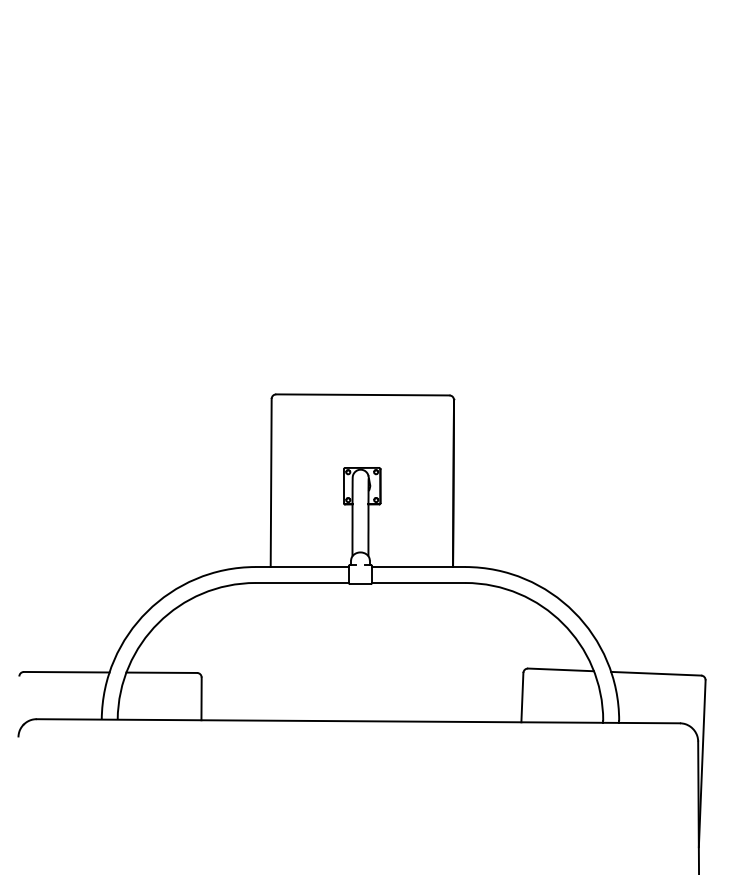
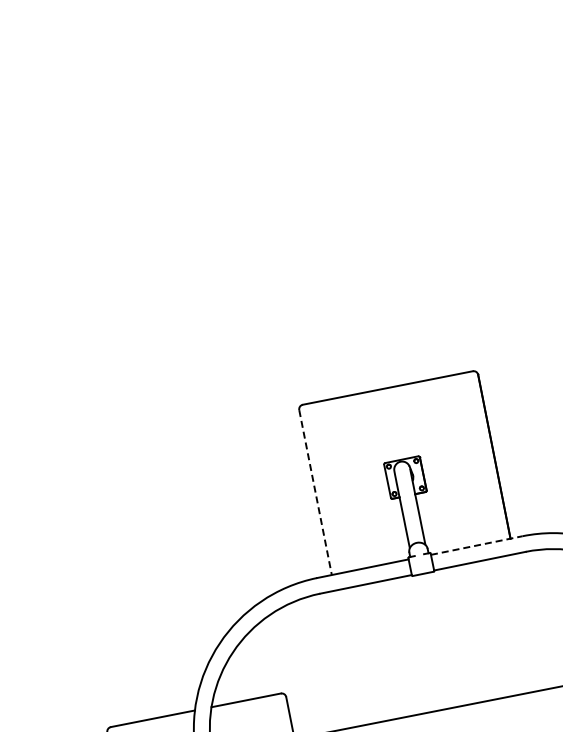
line: (271, 483) -> (315, 493), solid -> dashed
line: (418, 567) -> (476, 546), solid -> dashed

